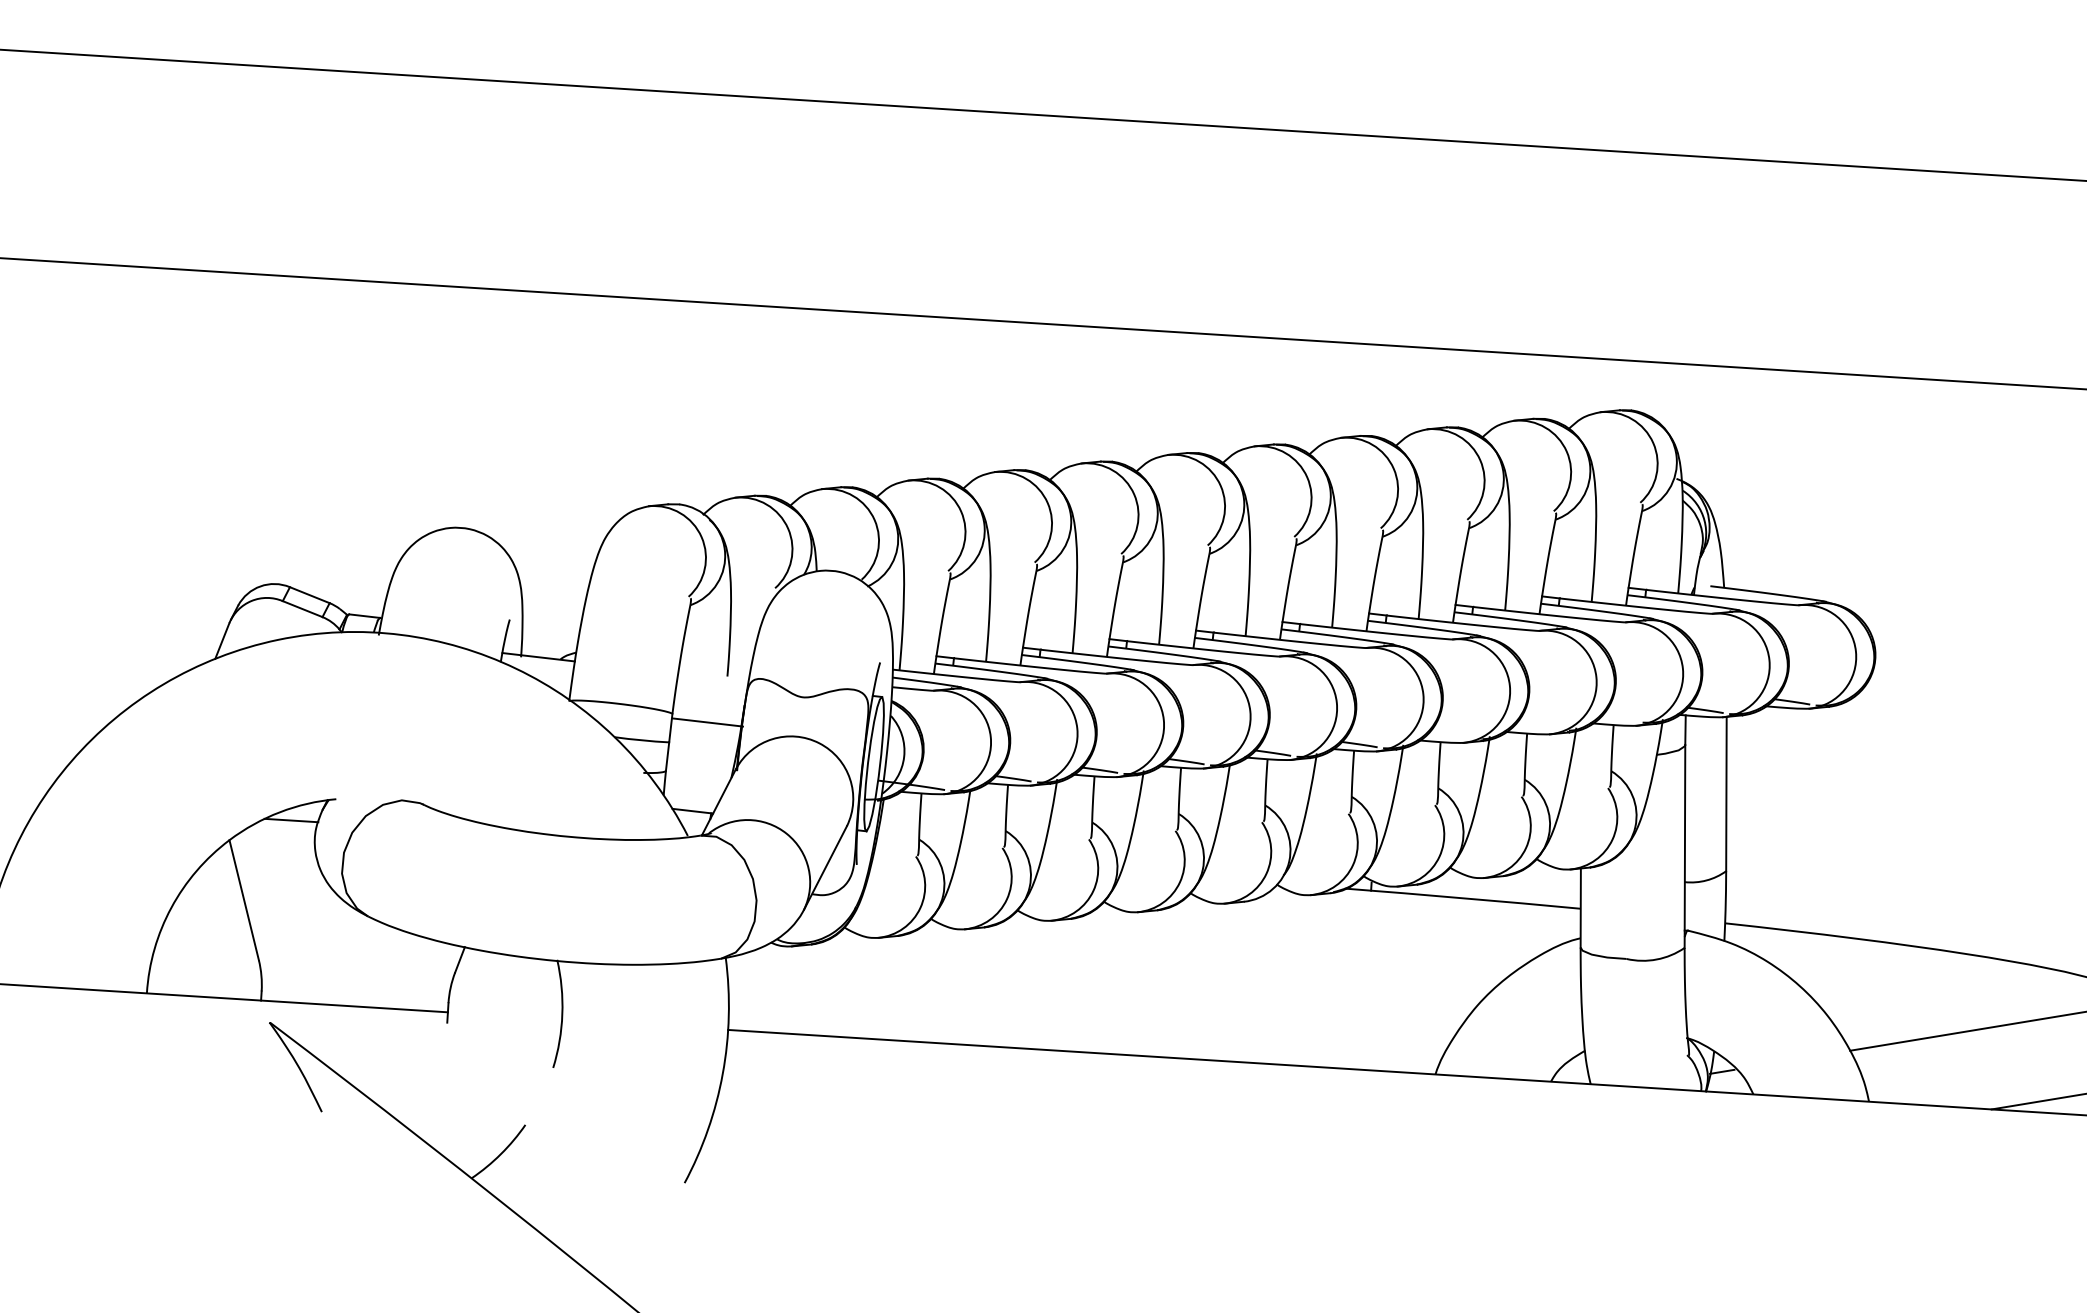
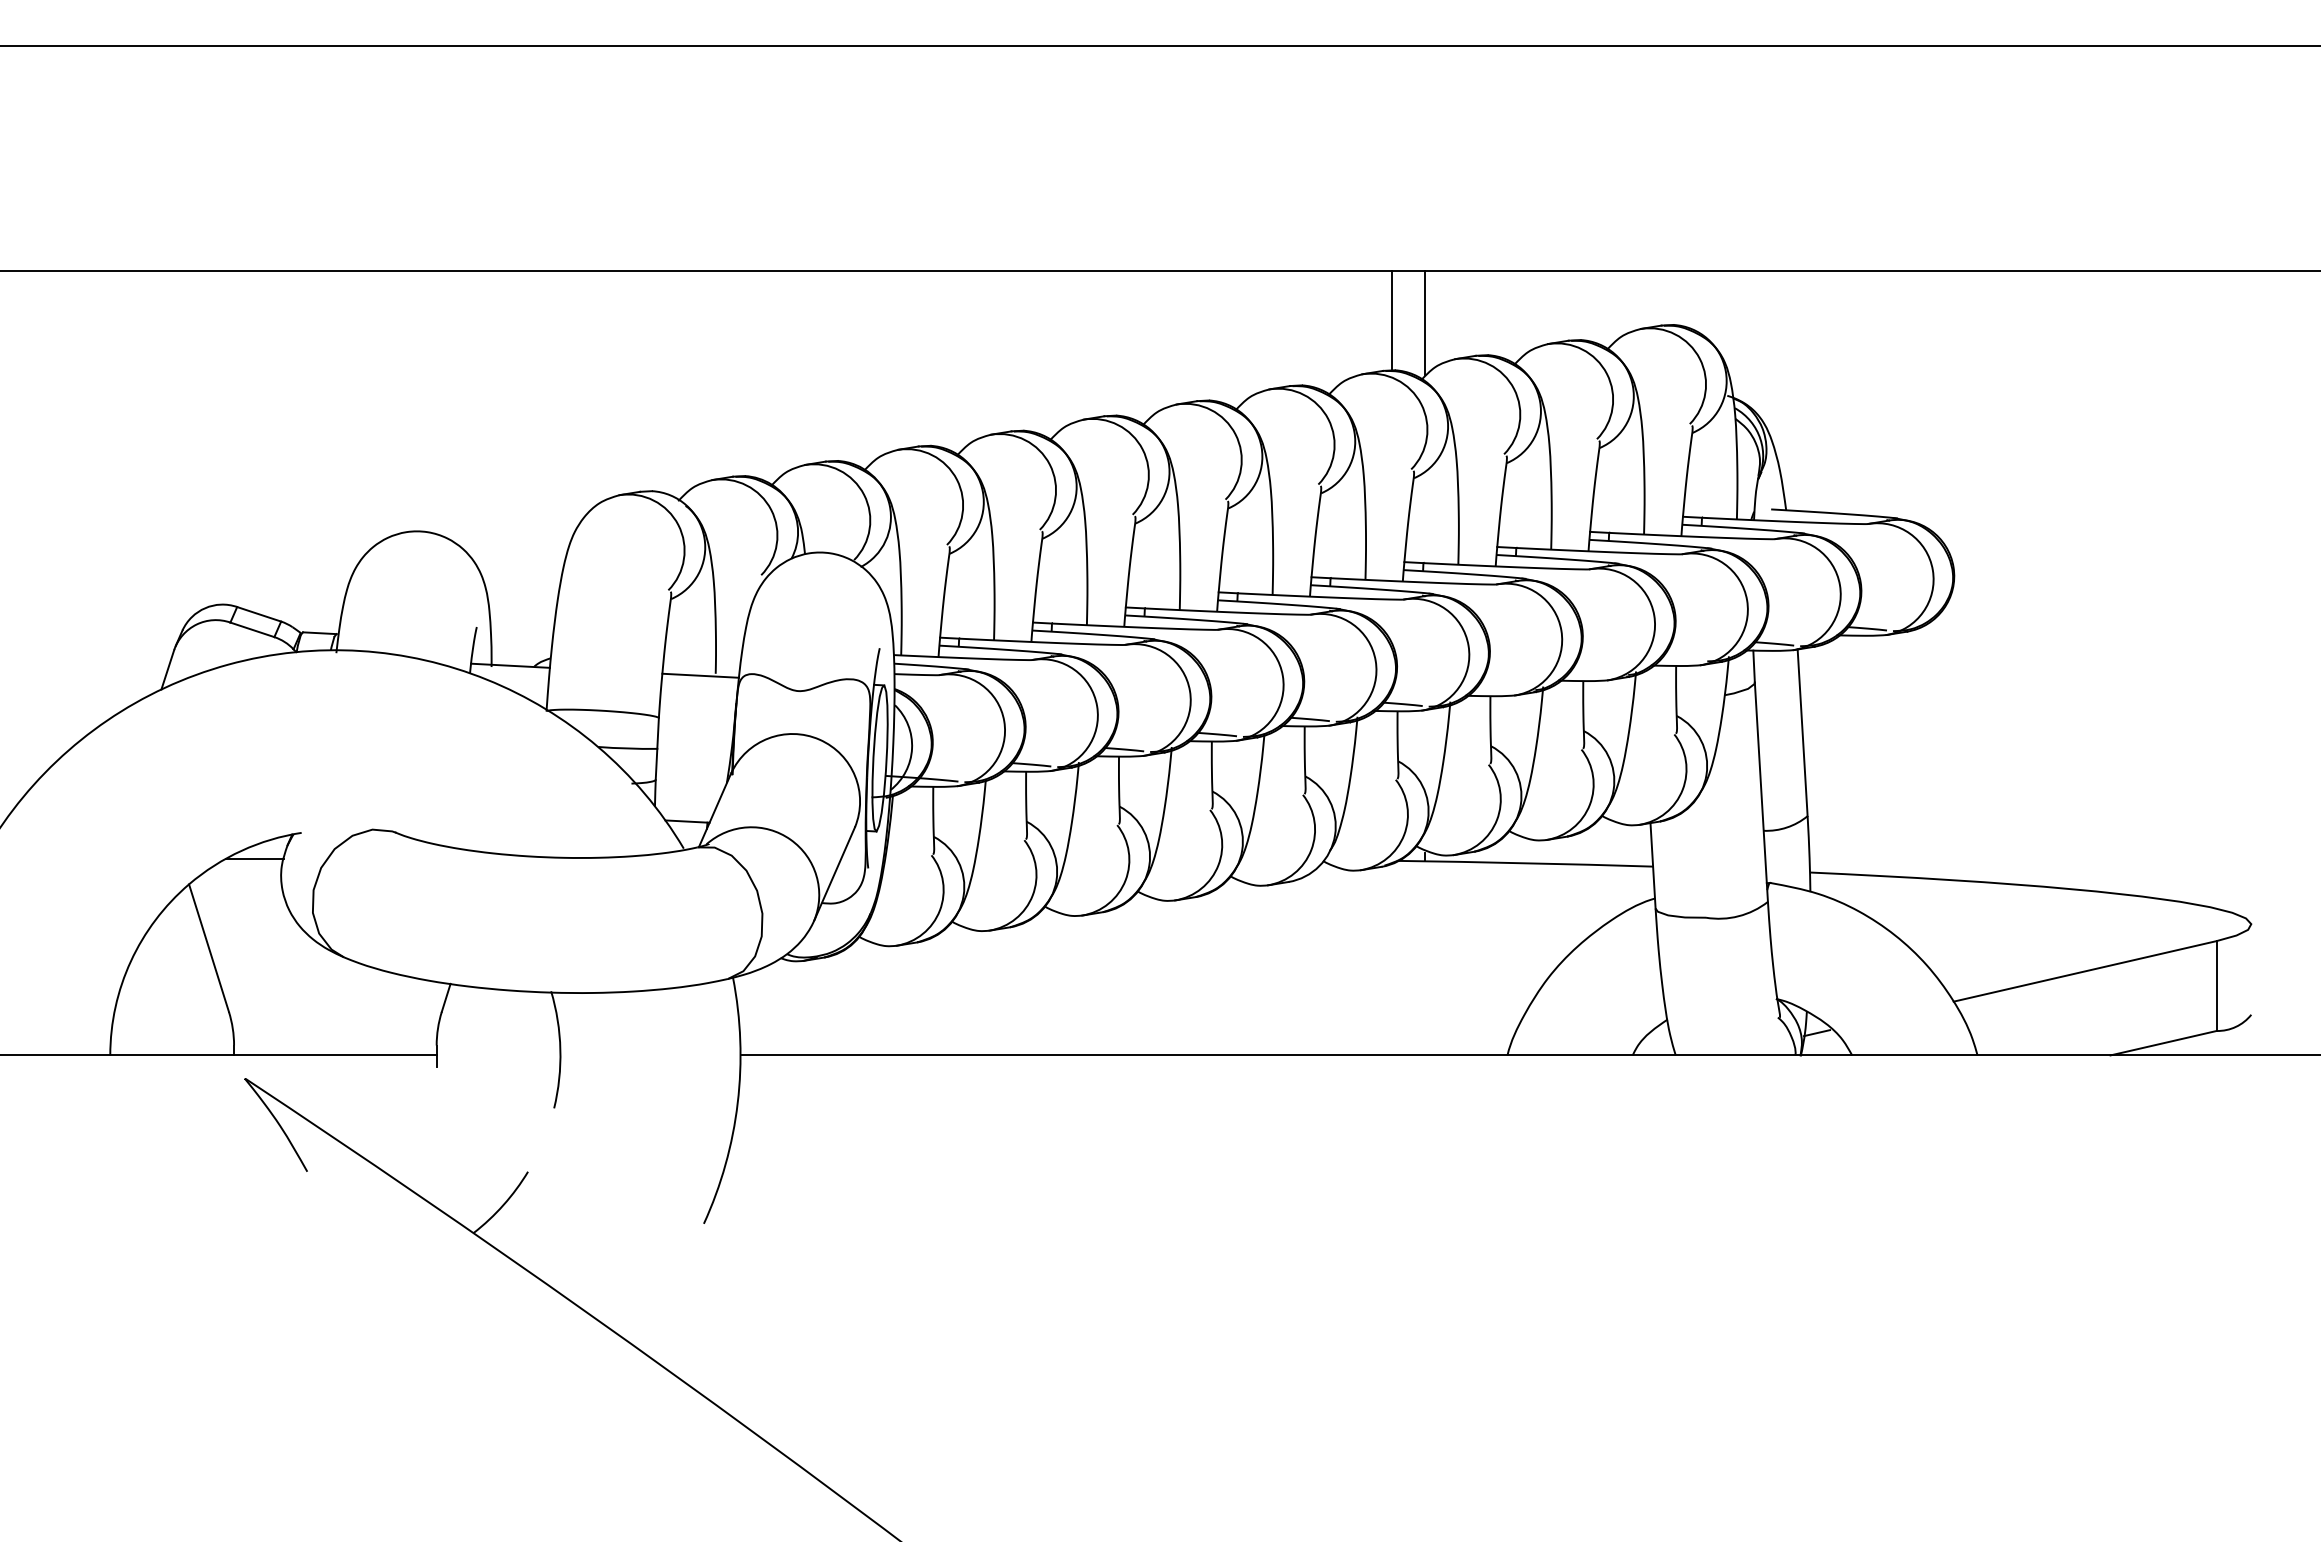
line: (1371, 389) -> (1391, 320), added
line: (1402, 394) -> (1425, 323), added
line: (707, 722) -> (700, 675), moved

